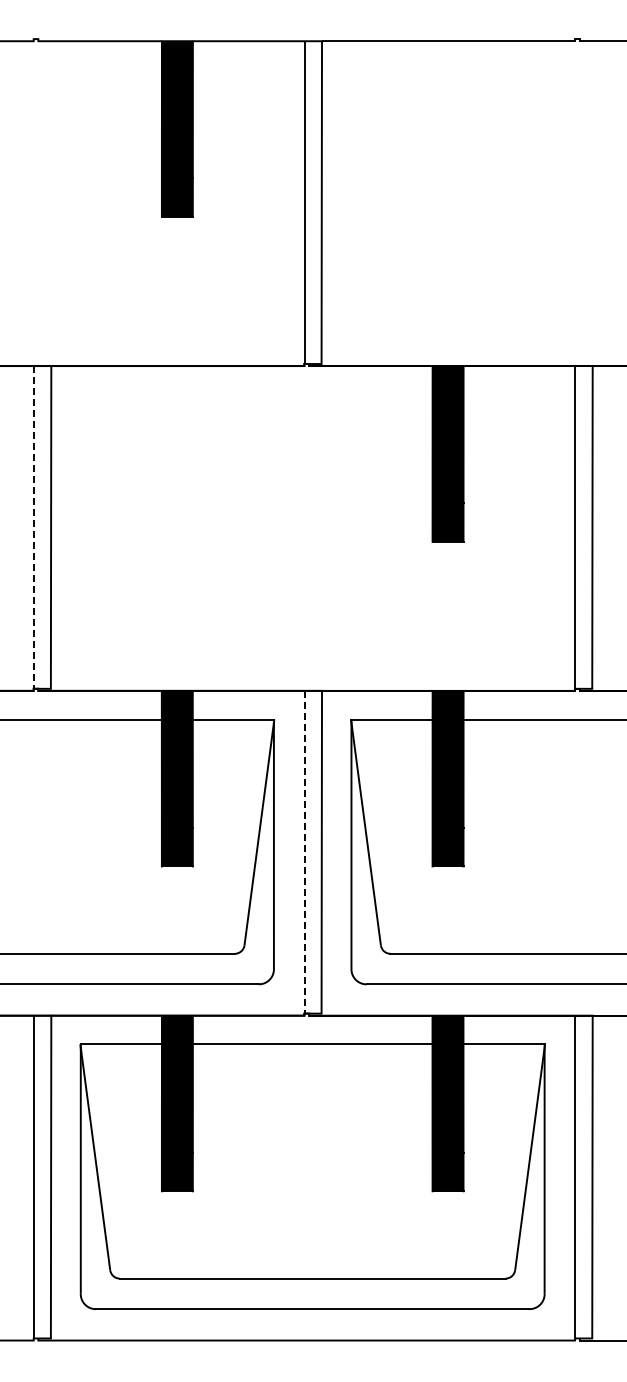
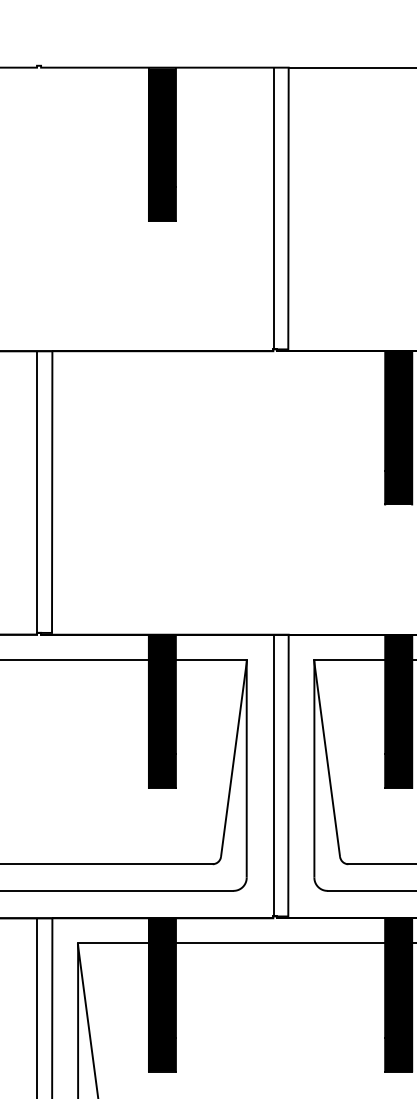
line: (34, 527) -> (37, 492), dashed -> solid
line: (304, 852) -> (273, 775), dashed -> solid

